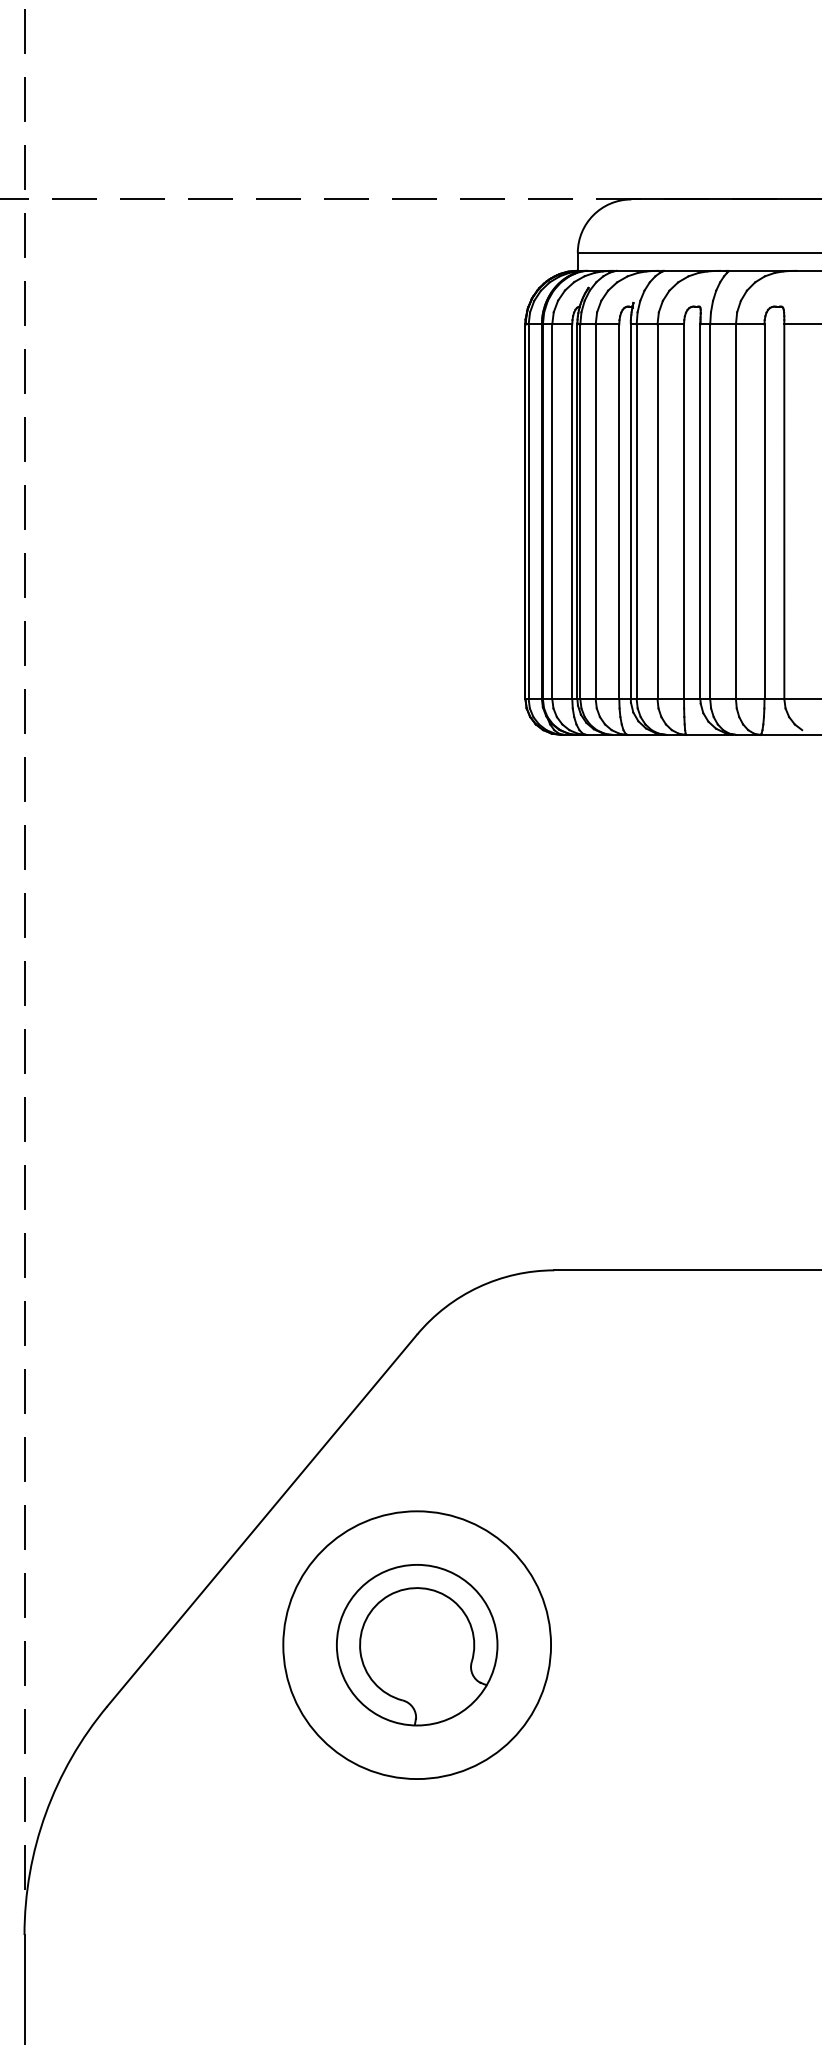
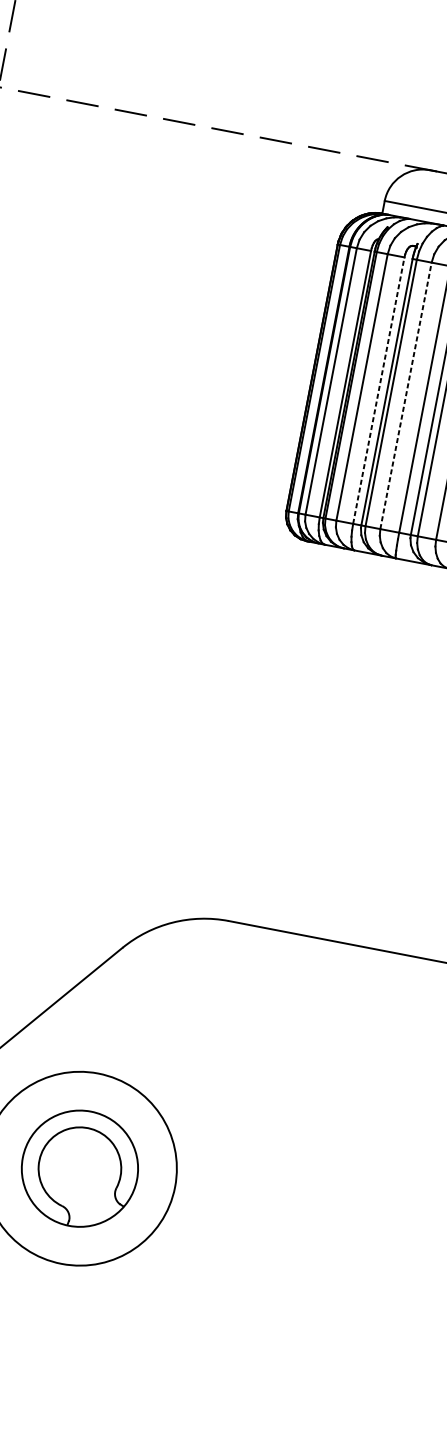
line: (619, 511) -> (379, 390), solid -> dashed
line: (657, 511) -> (406, 395), solid -> dashed

